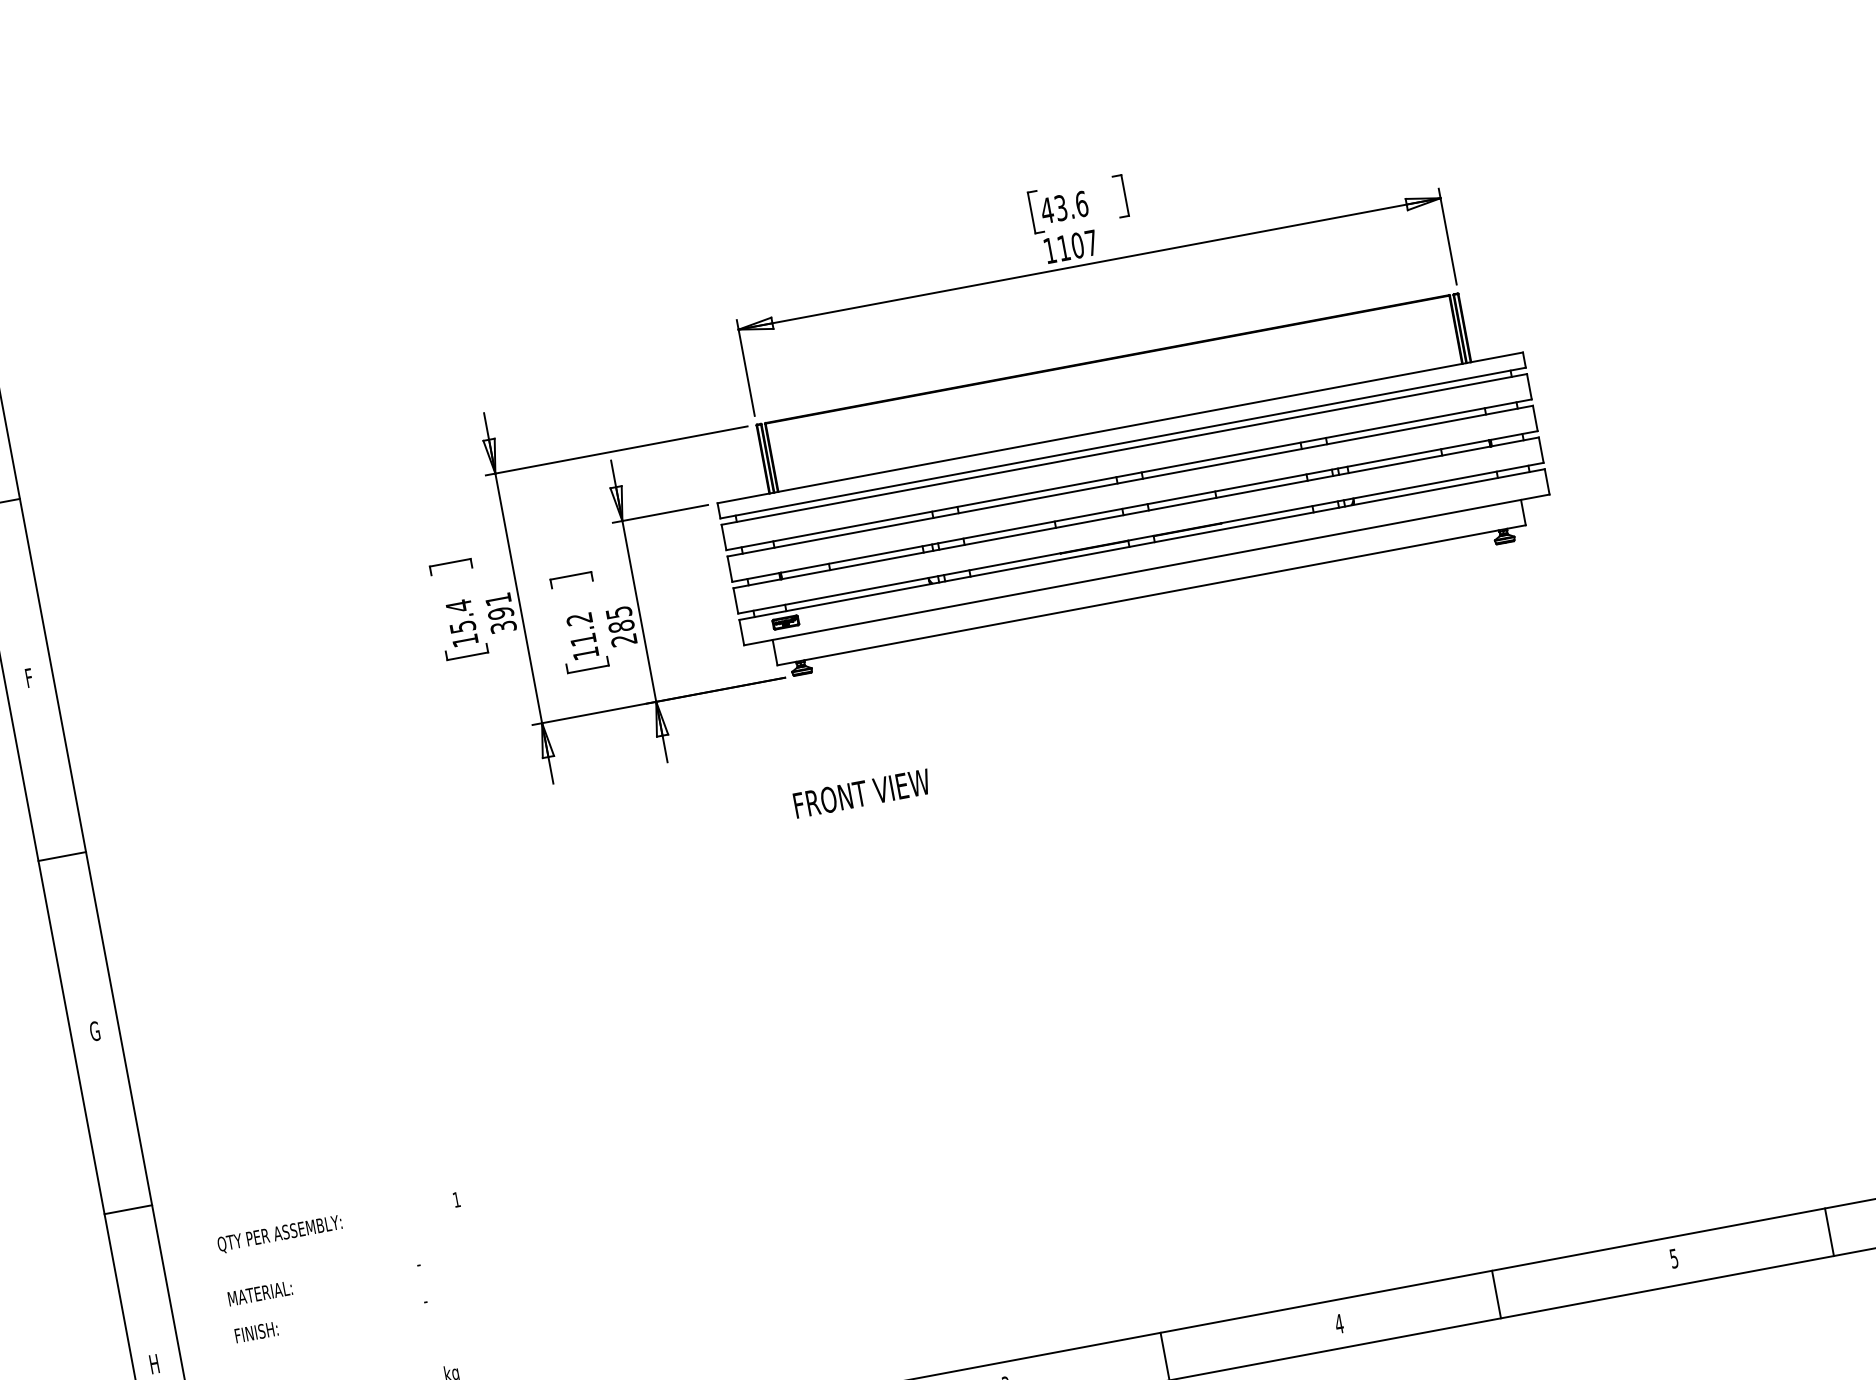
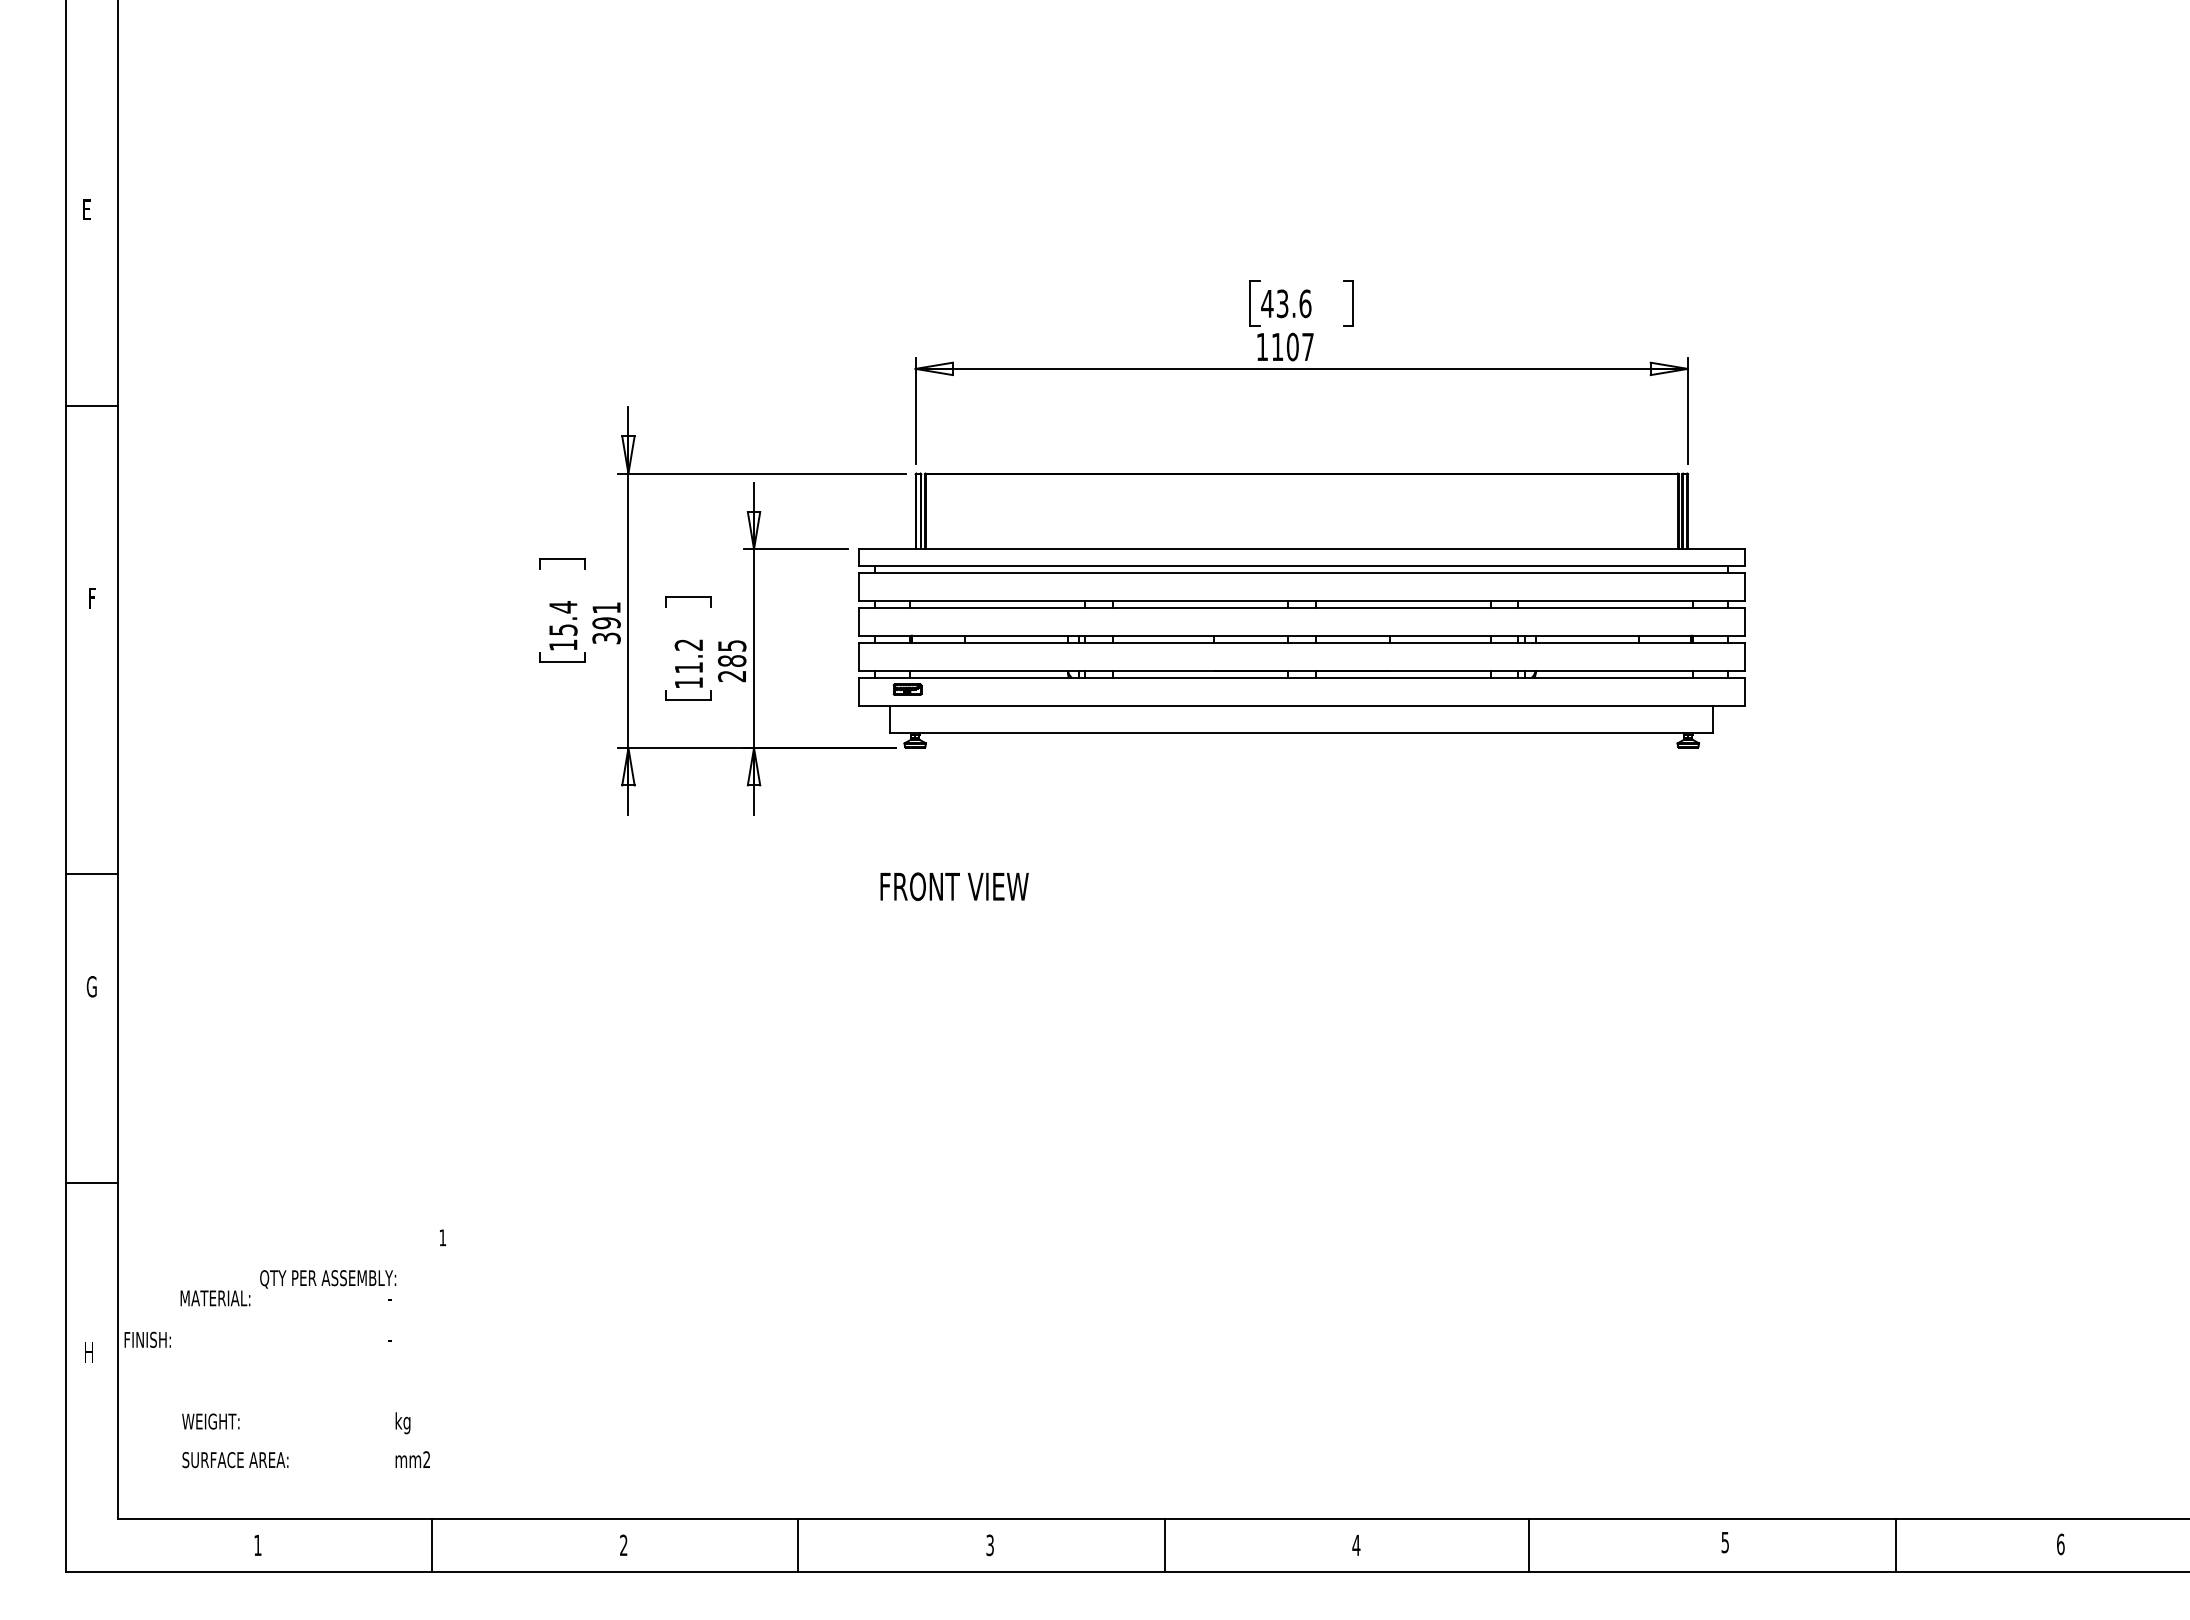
line: (61, 856) -> (91, 874), moved
text: (280, 1234) -> (328, 1279), moved
text: (256, 1332) -> (147, 1339), moved

